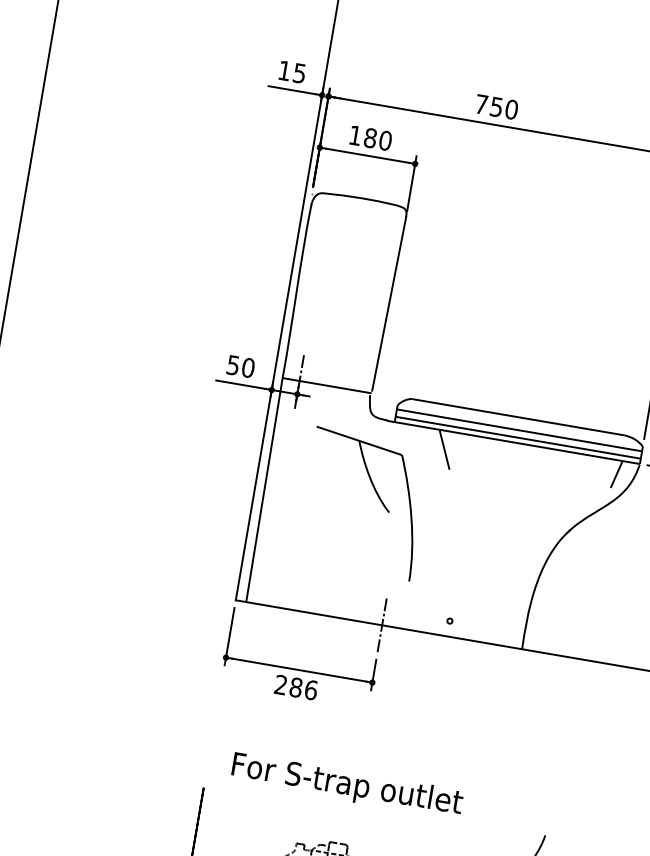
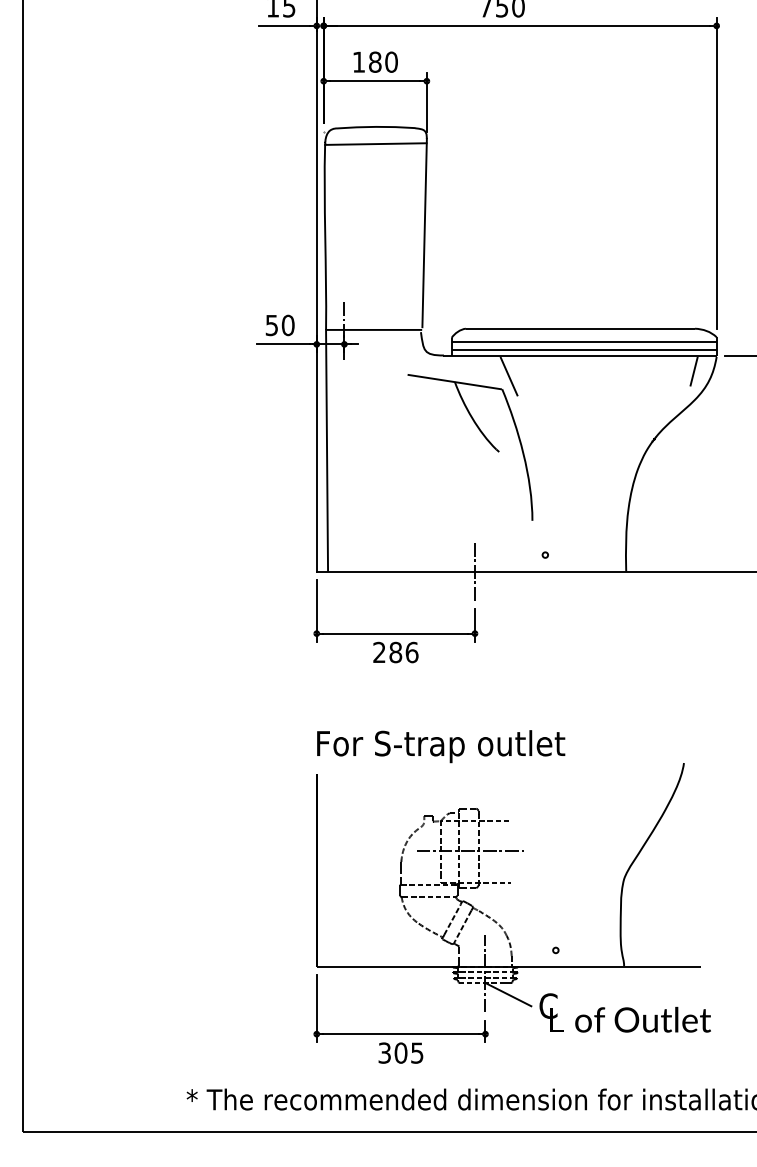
line: (357, 213) -> (375, 143), added
part: (376, 494) -> (482, 435), moved
text: (347, 785) -> (441, 746), moved

